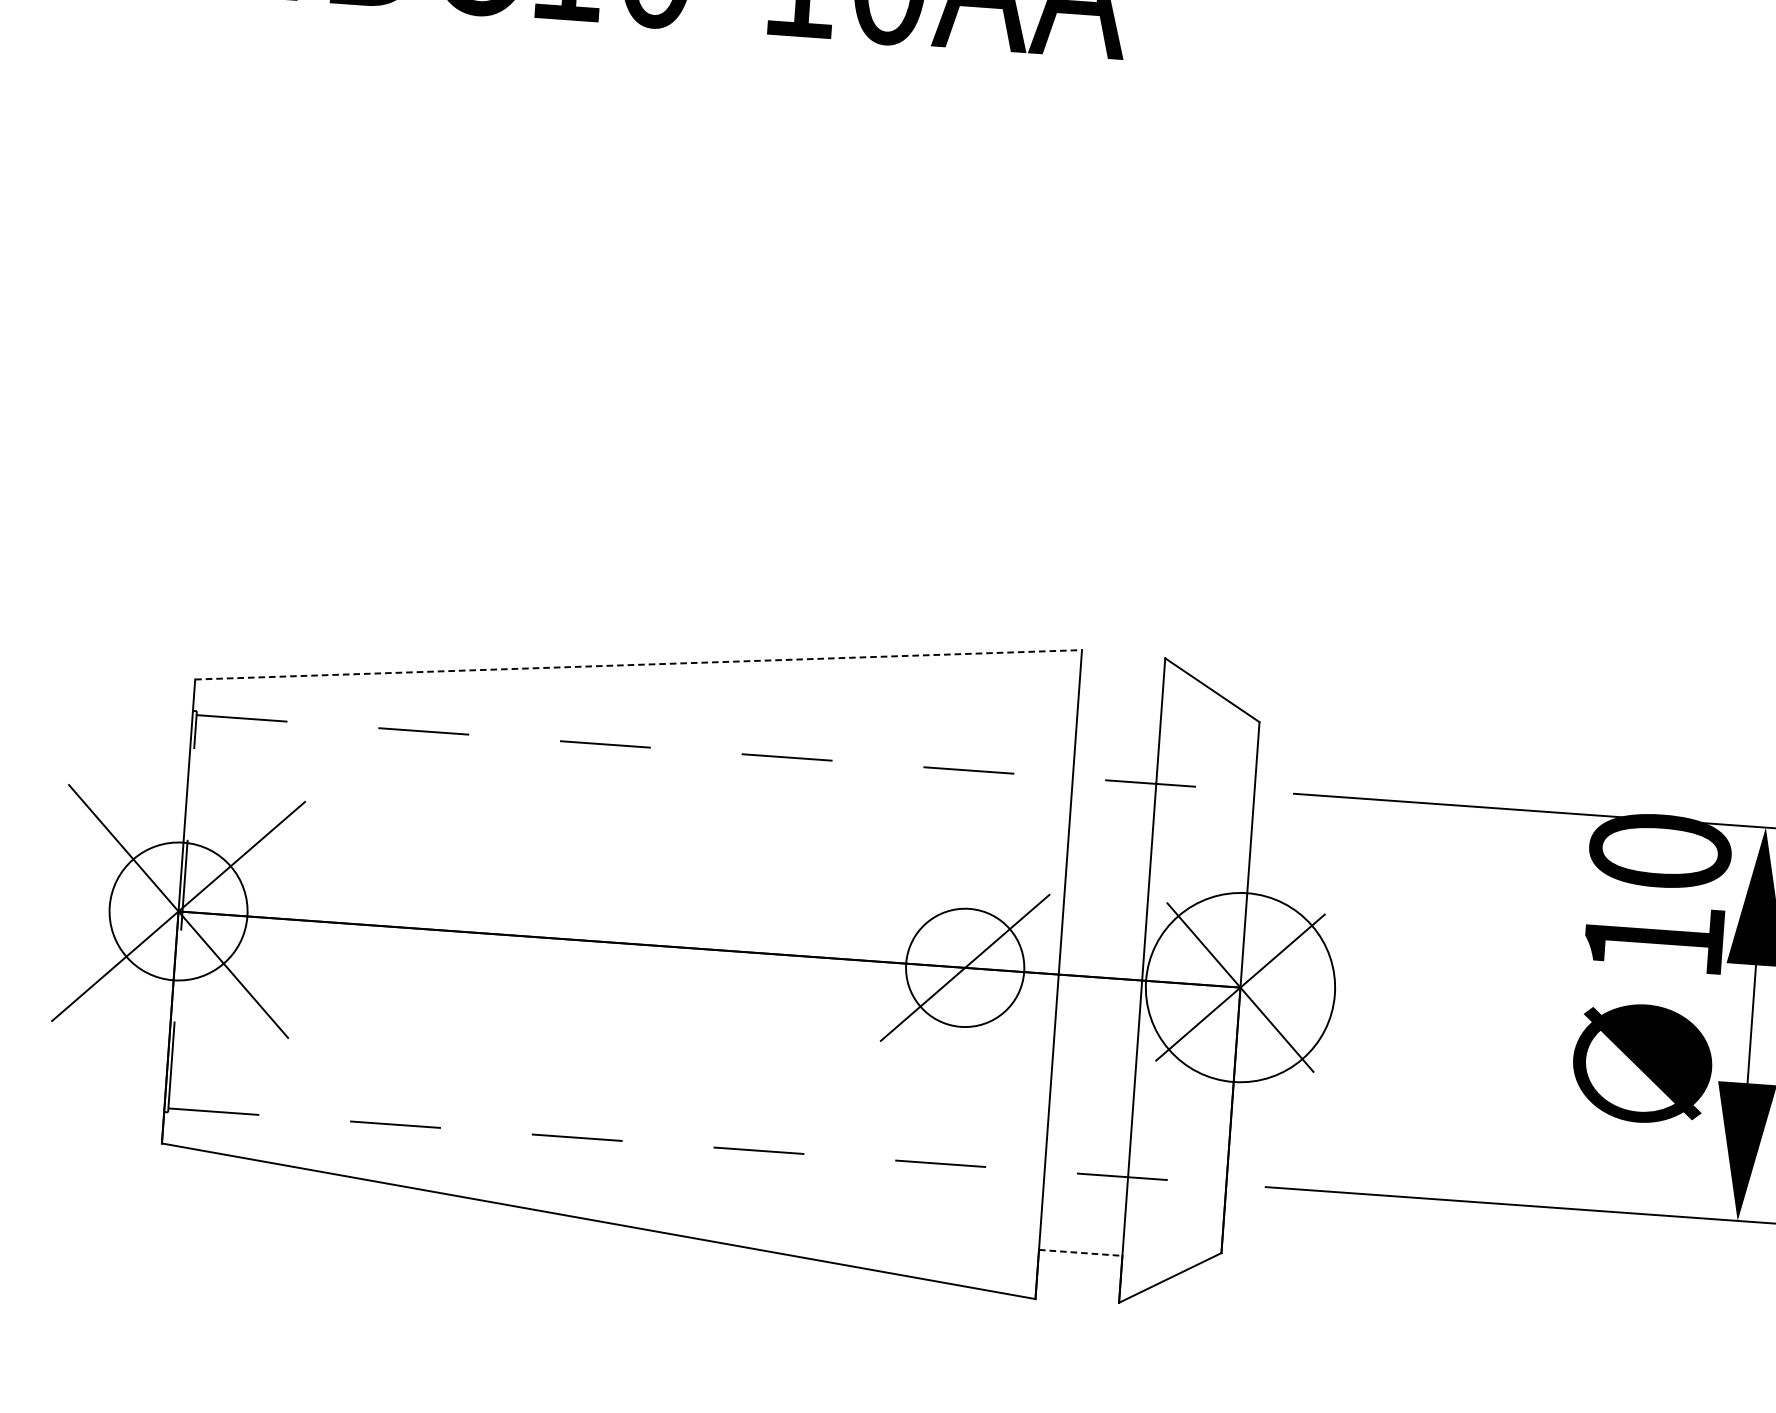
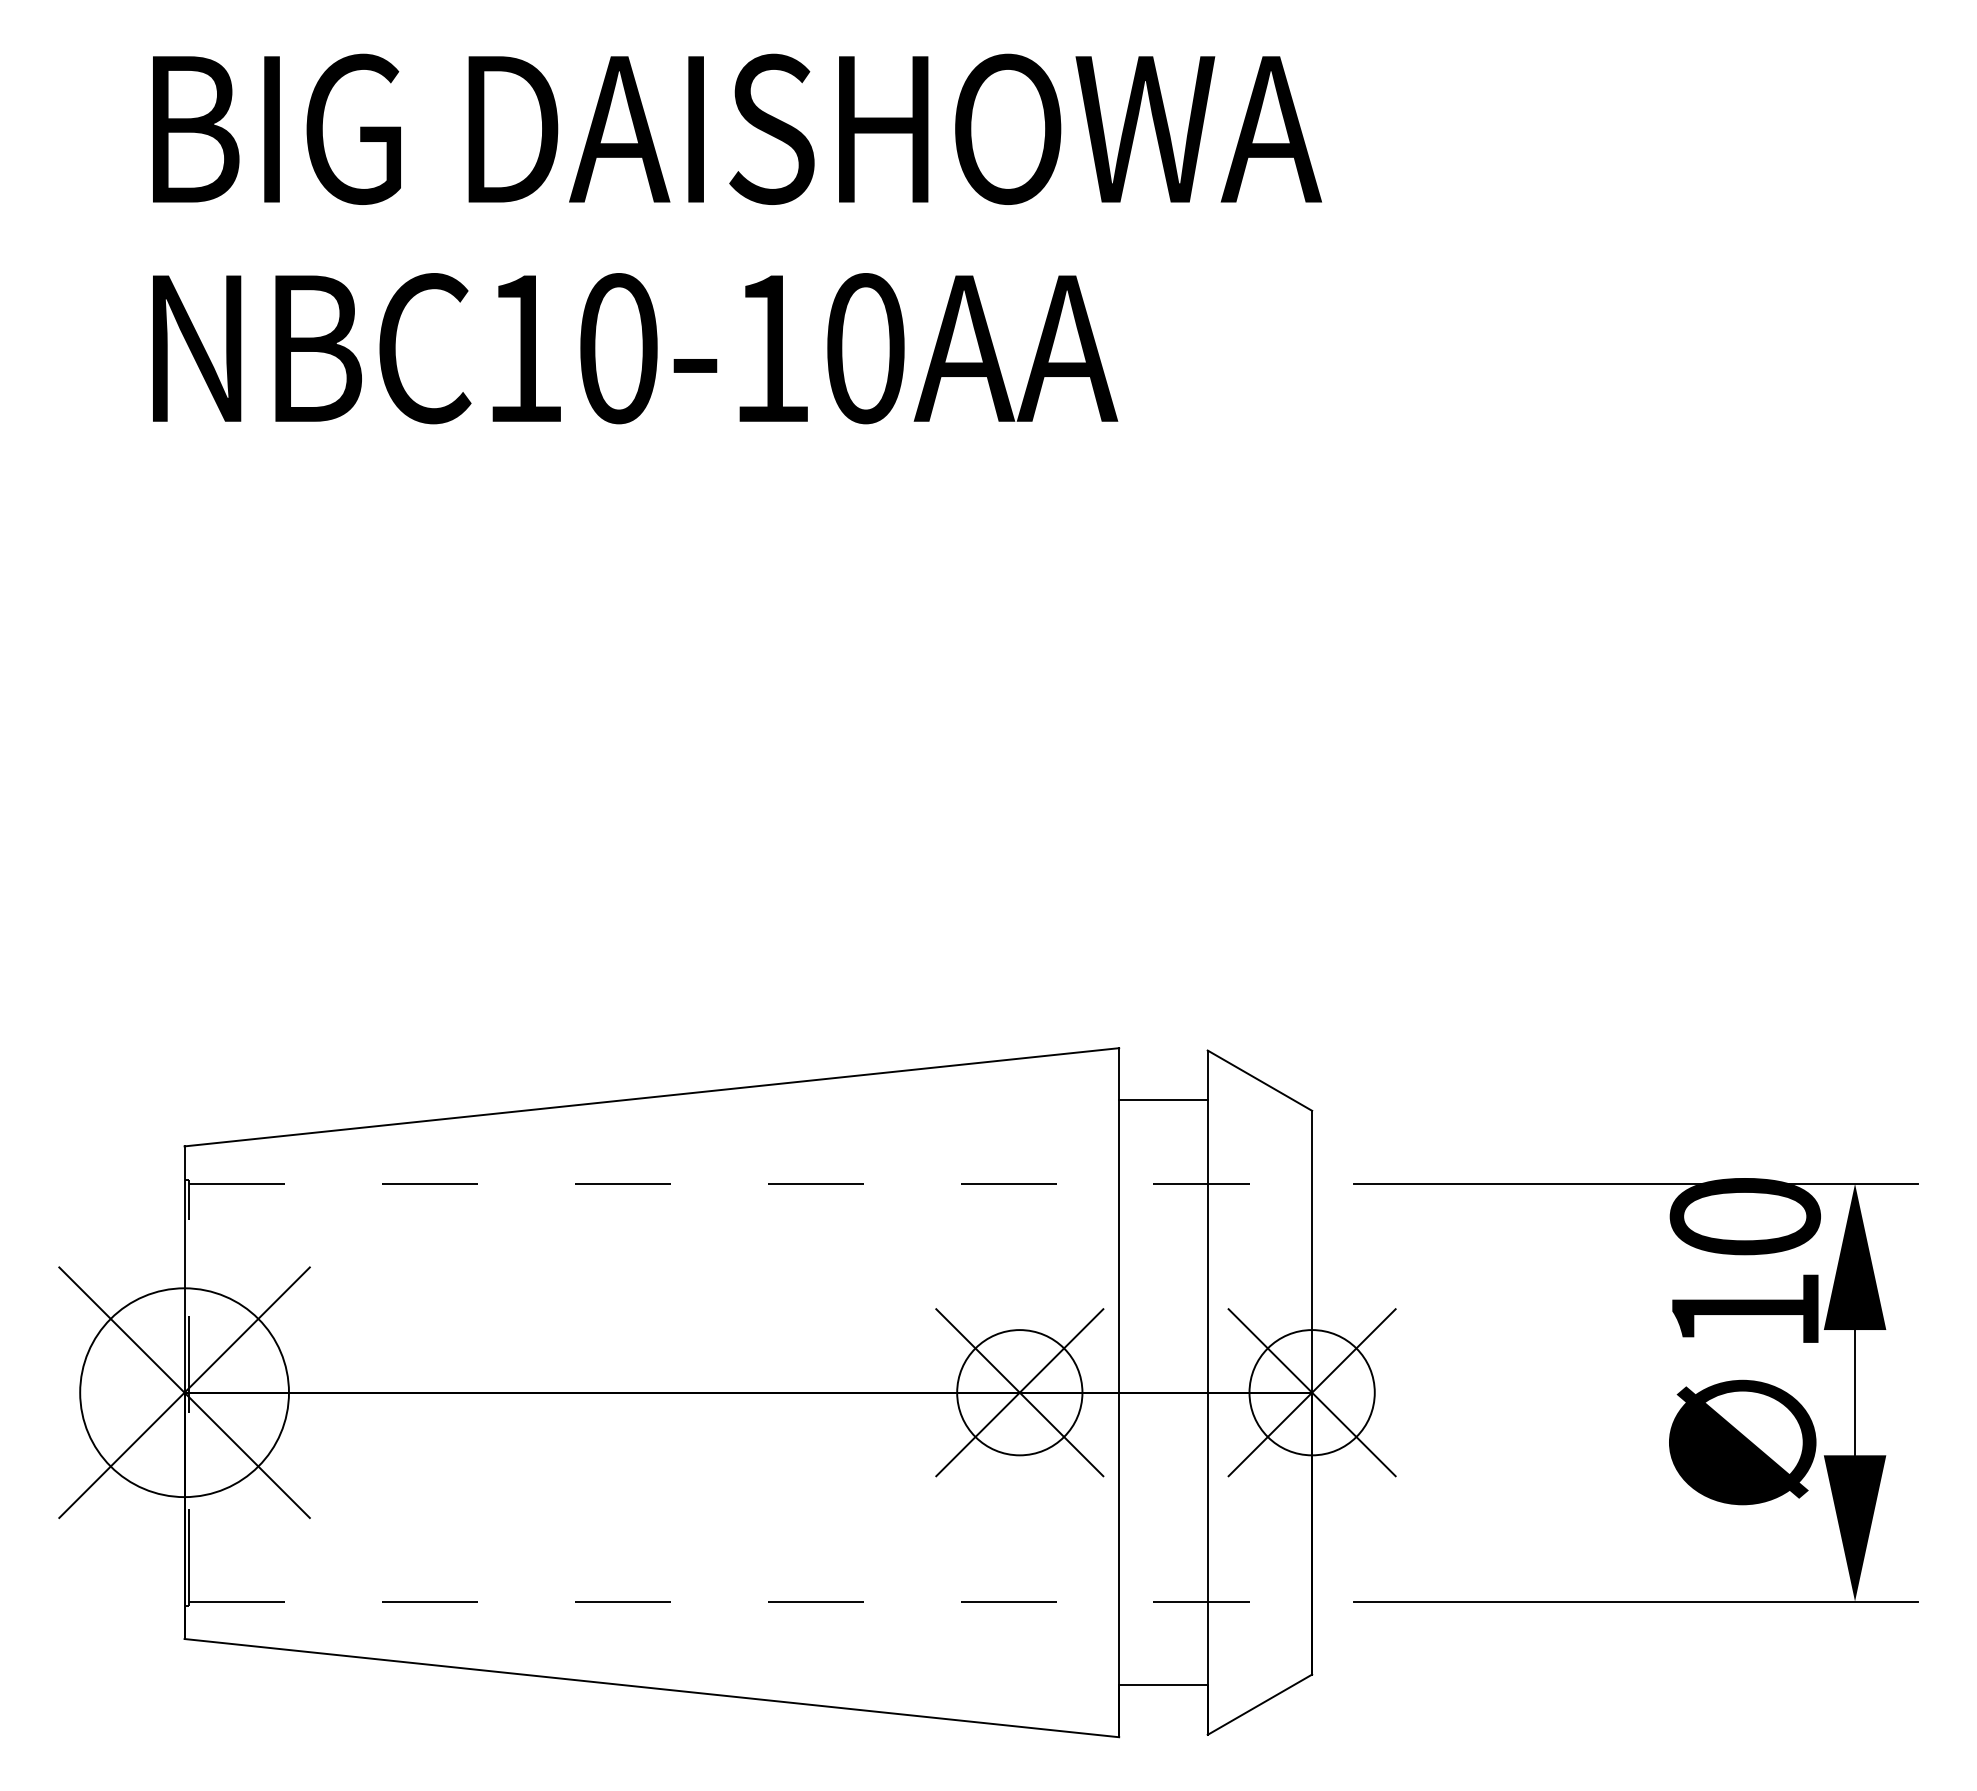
line: (638, 664) -> (651, 1097), dashed -> solid
line: (1120, 702) -> (1163, 1100), added
circle: (178, 911) -> (184, 1392), size x1.43
line: (964, 967) -> (1019, 1392), added
circle: (1239, 987) -> (1311, 1392), size x0.62
line: (1080, 1253) -> (1163, 1685), dashed -> solid

